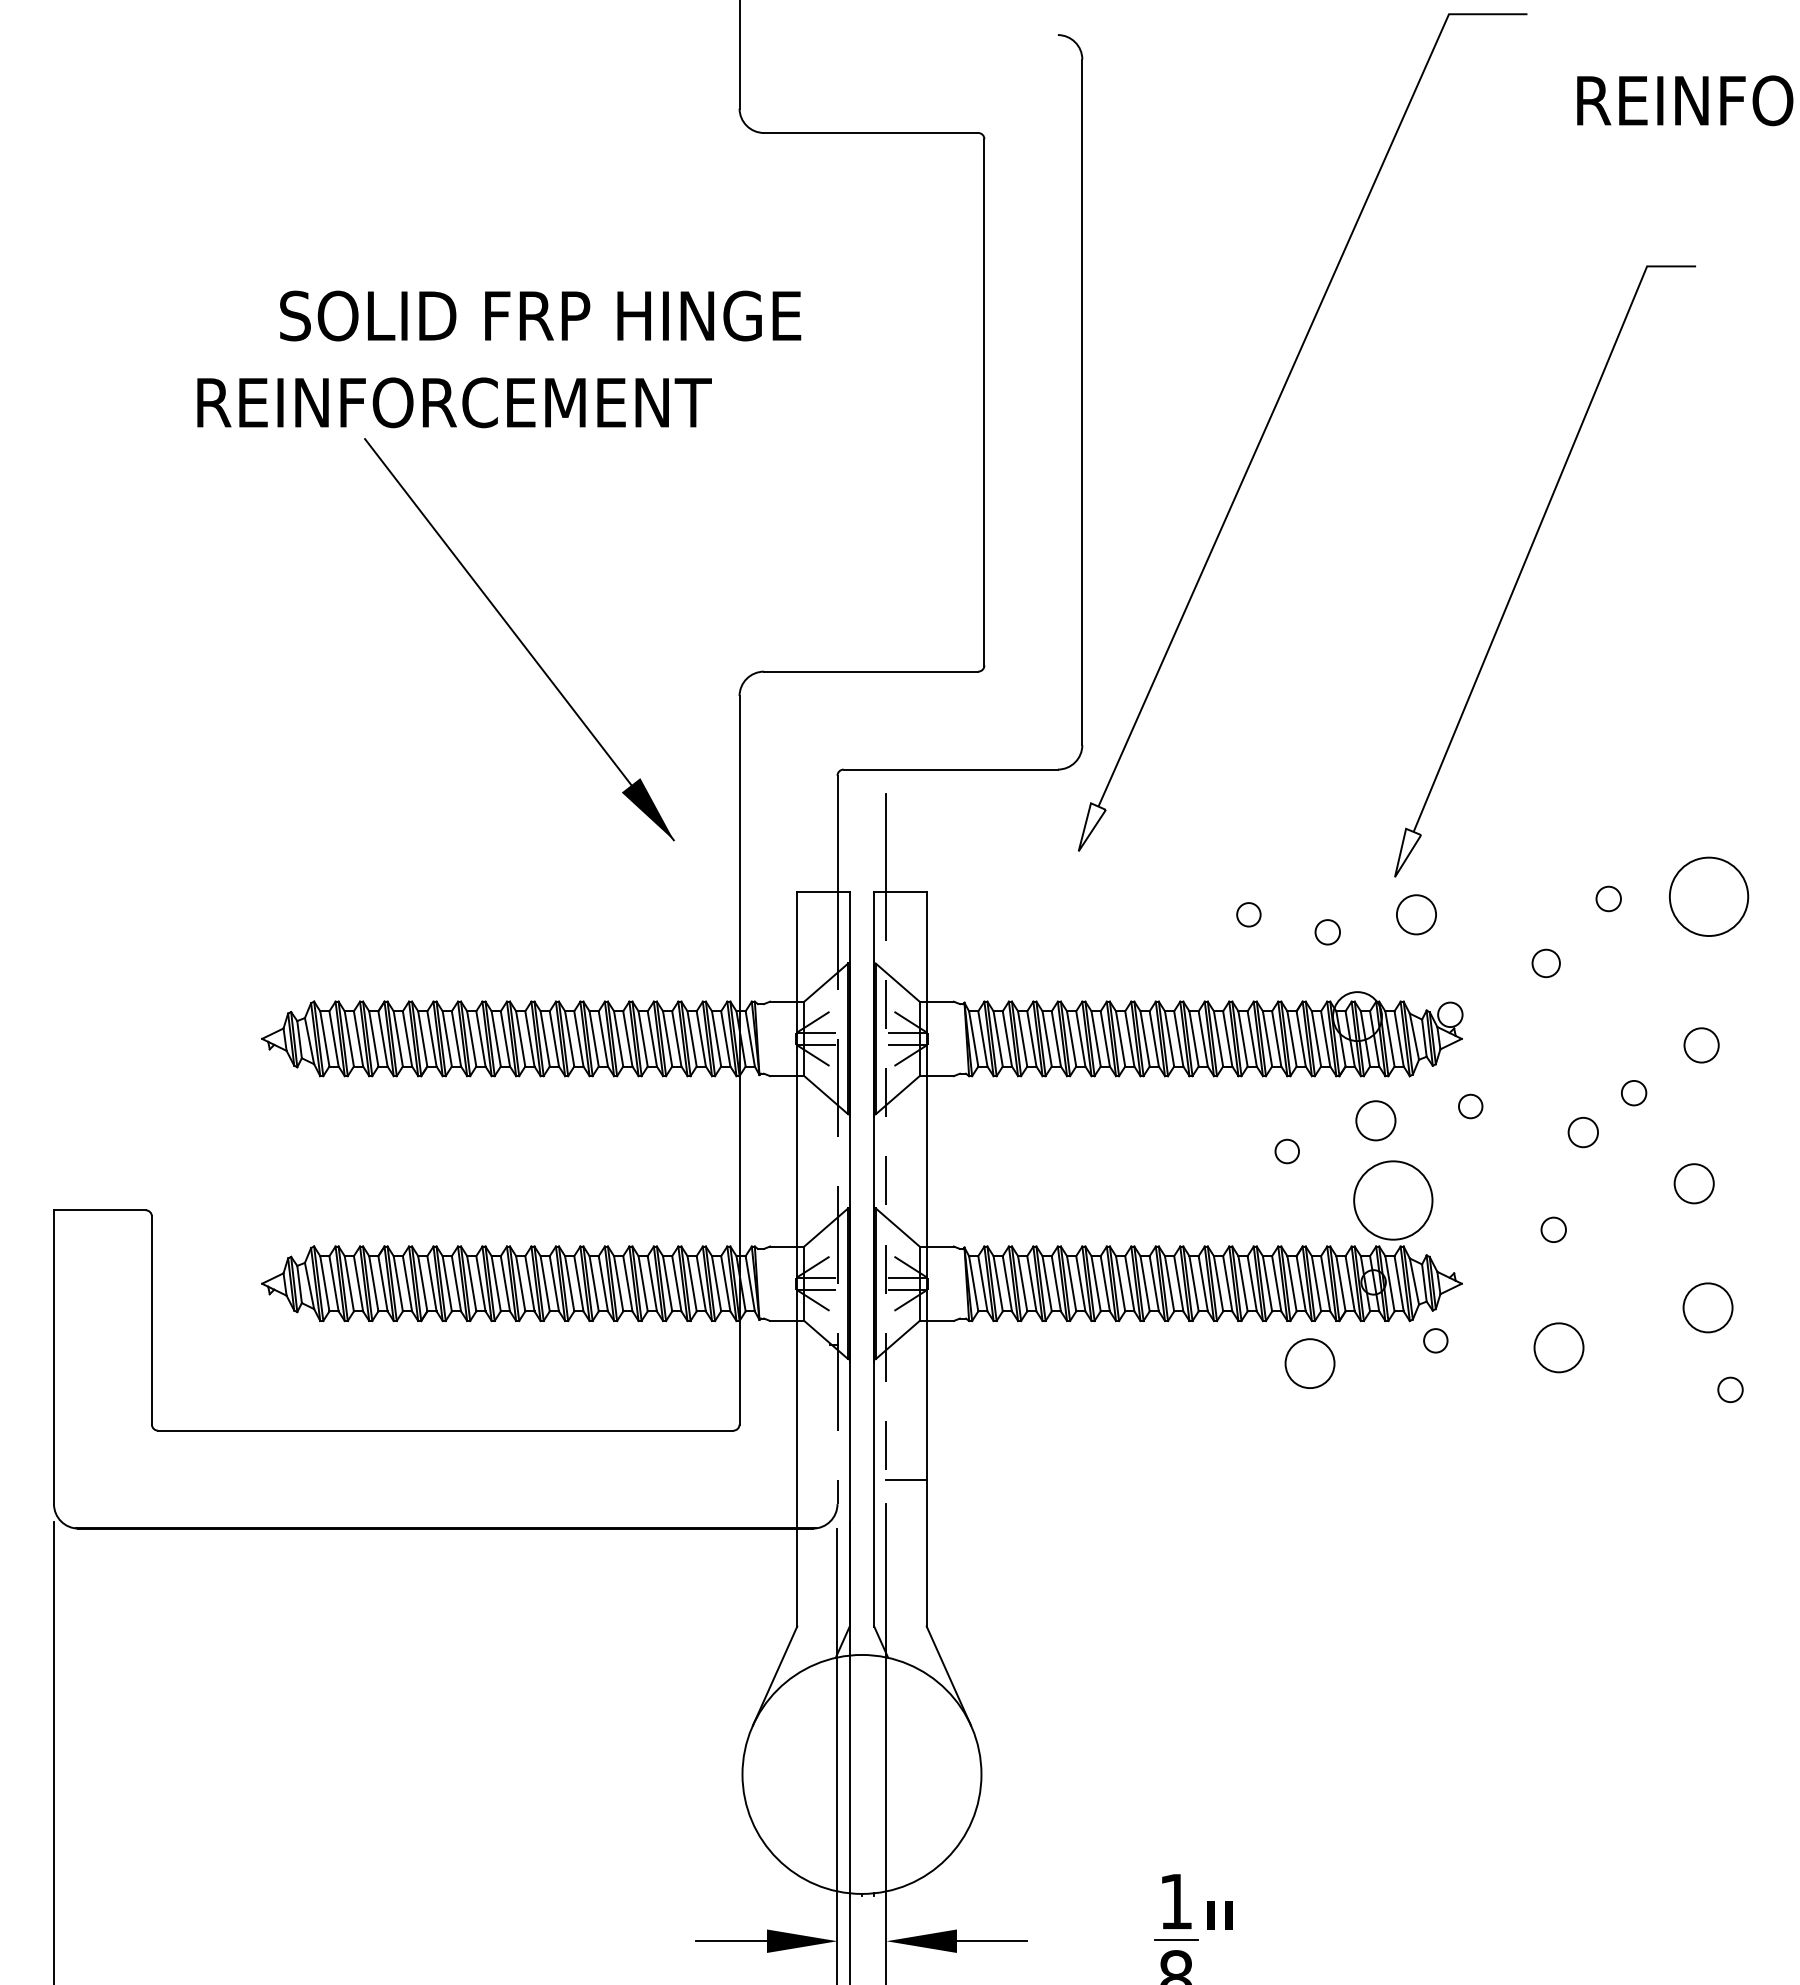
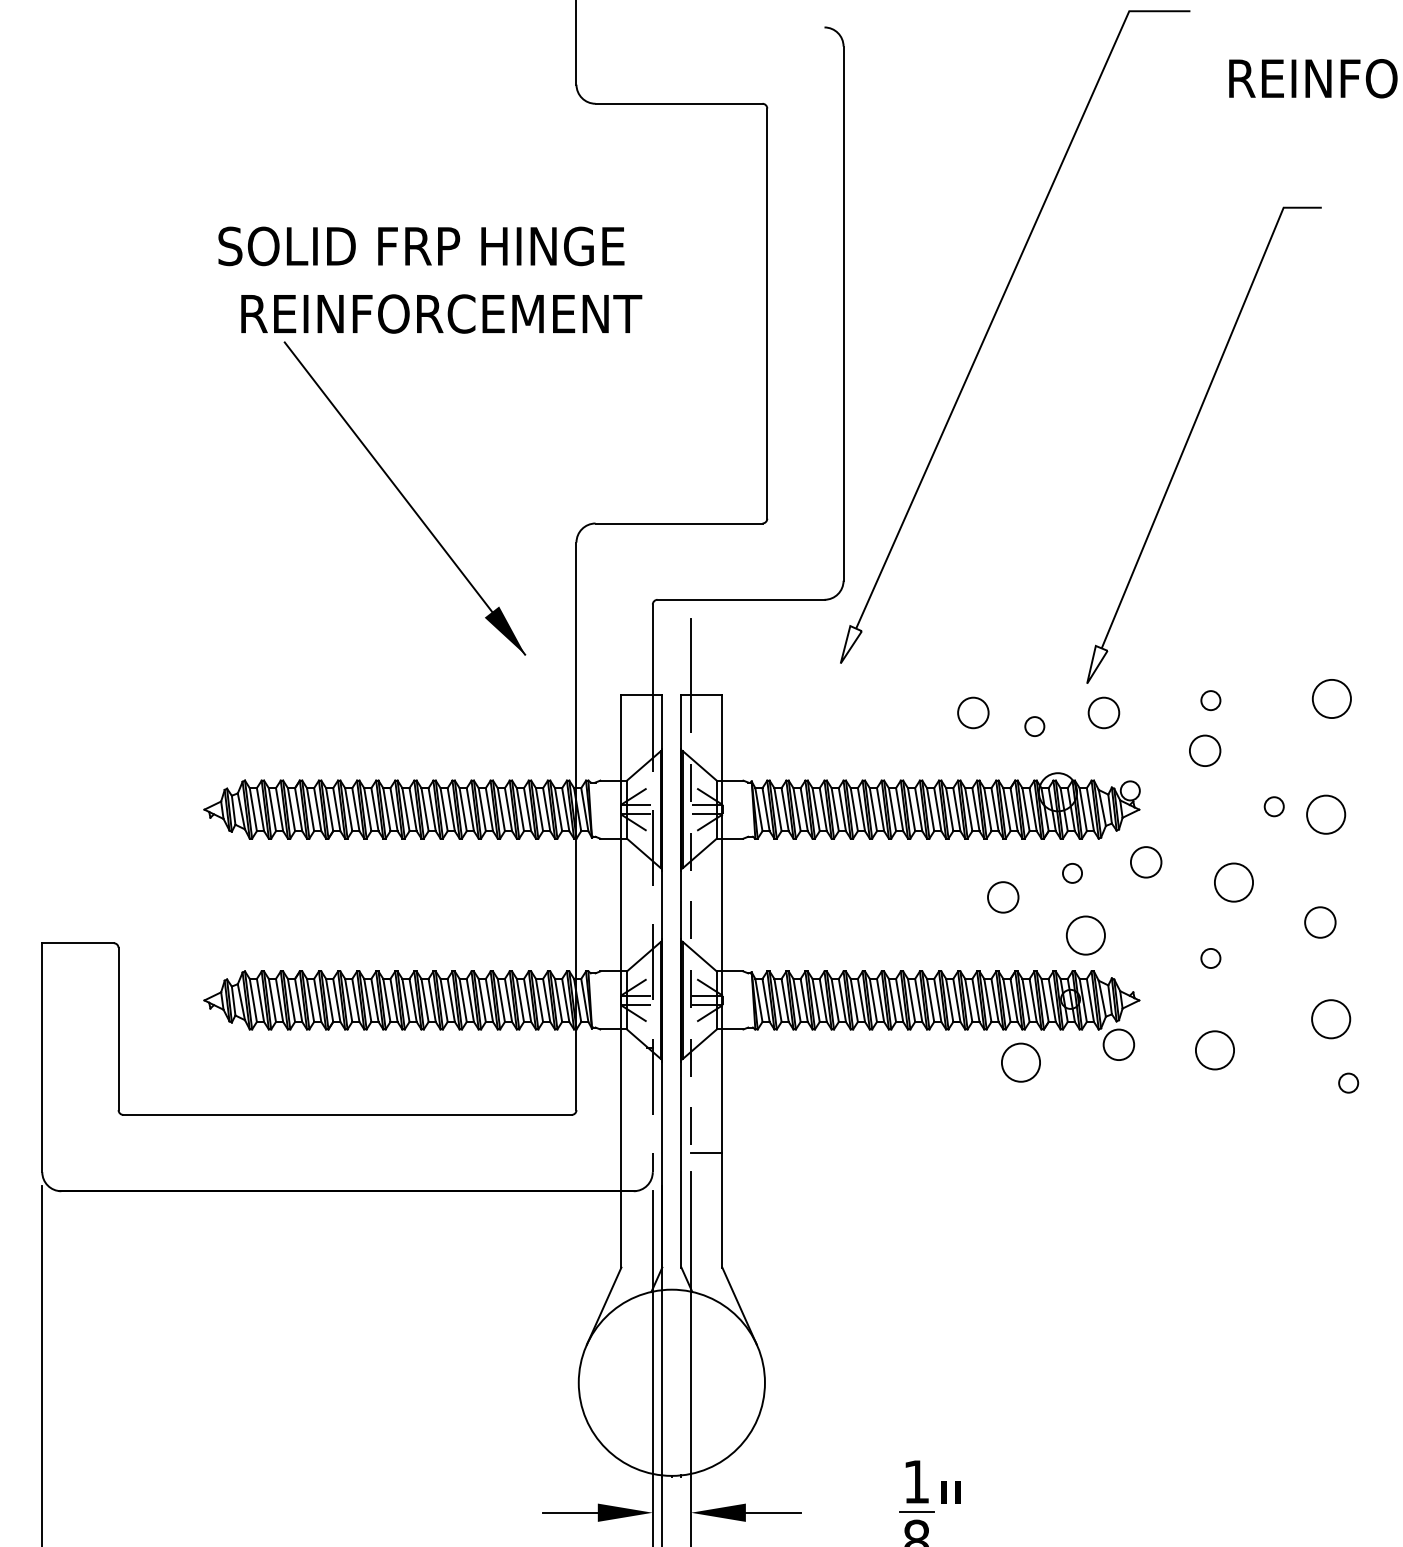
text: (454, 402) -> (441, 313), moved
circle: (1708, 896) -> (1331, 698), size x0.62
circle: (1608, 898) -> (1210, 700), moved
circle: (1248, 914) -> (973, 712), size x1.67
circle: (1545, 963) -> (1204, 750), size x1.43
circle: (1701, 1044) -> (1326, 814), size x1.43
circle: (1634, 1093) -> (1274, 807), moved
circle: (1470, 1106) -> (1146, 862), size x1.67
circle: (1376, 1120) -> (1072, 873), size x0.62
circle: (1582, 1132) -> (1233, 882), size x1.67
circle: (1286, 1151) -> (1002, 897), size x1.67
circle: (1392, 1200) -> (1085, 935), size x0.62
circle: (1435, 1340) -> (1118, 1044), size x1.67

